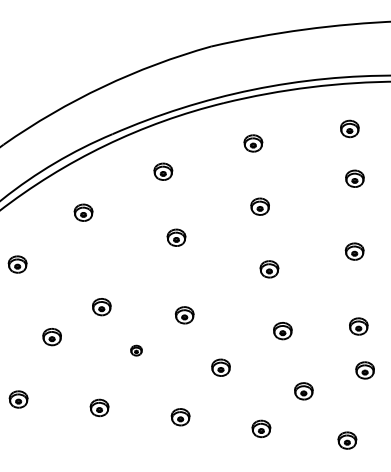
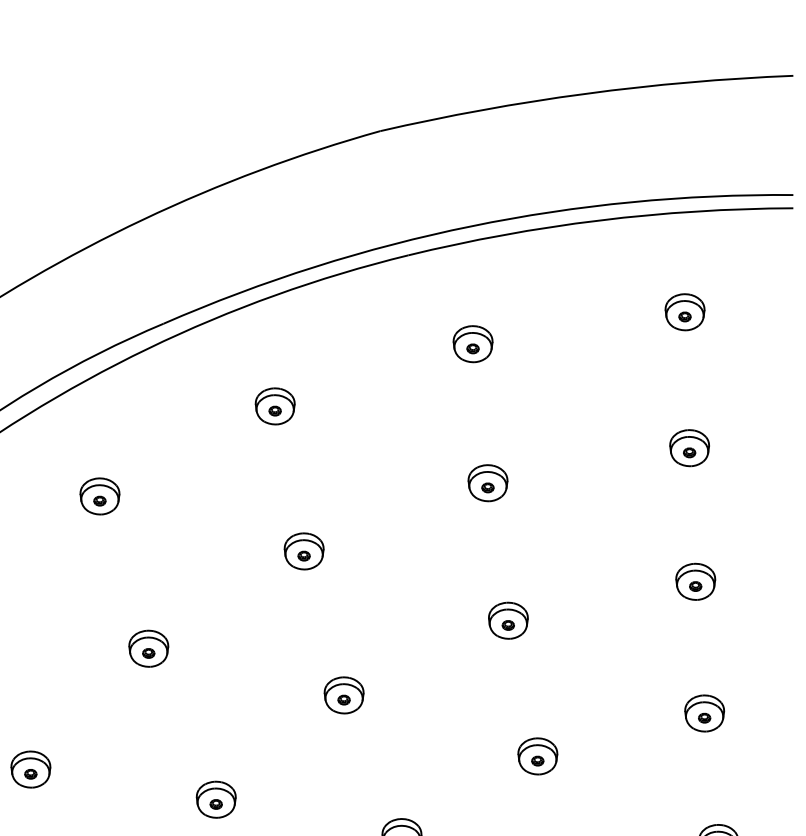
part: (354, 178) -> (688, 447), moved
part: (101, 307) -> (148, 649), moved
part: (184, 315) -> (343, 695), moved
part: (358, 326) -> (704, 713), moved
part: (136, 350) -> (216, 799), size x1.67

